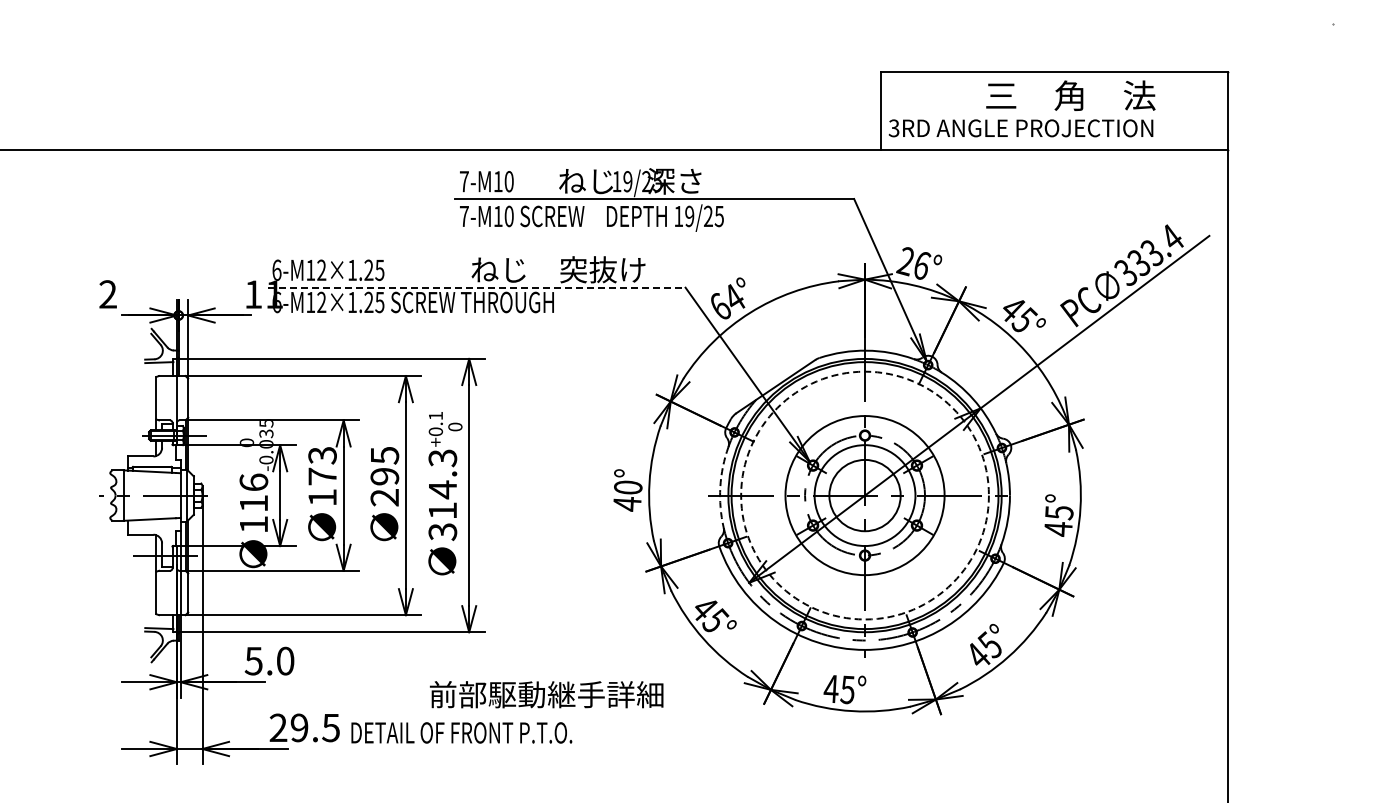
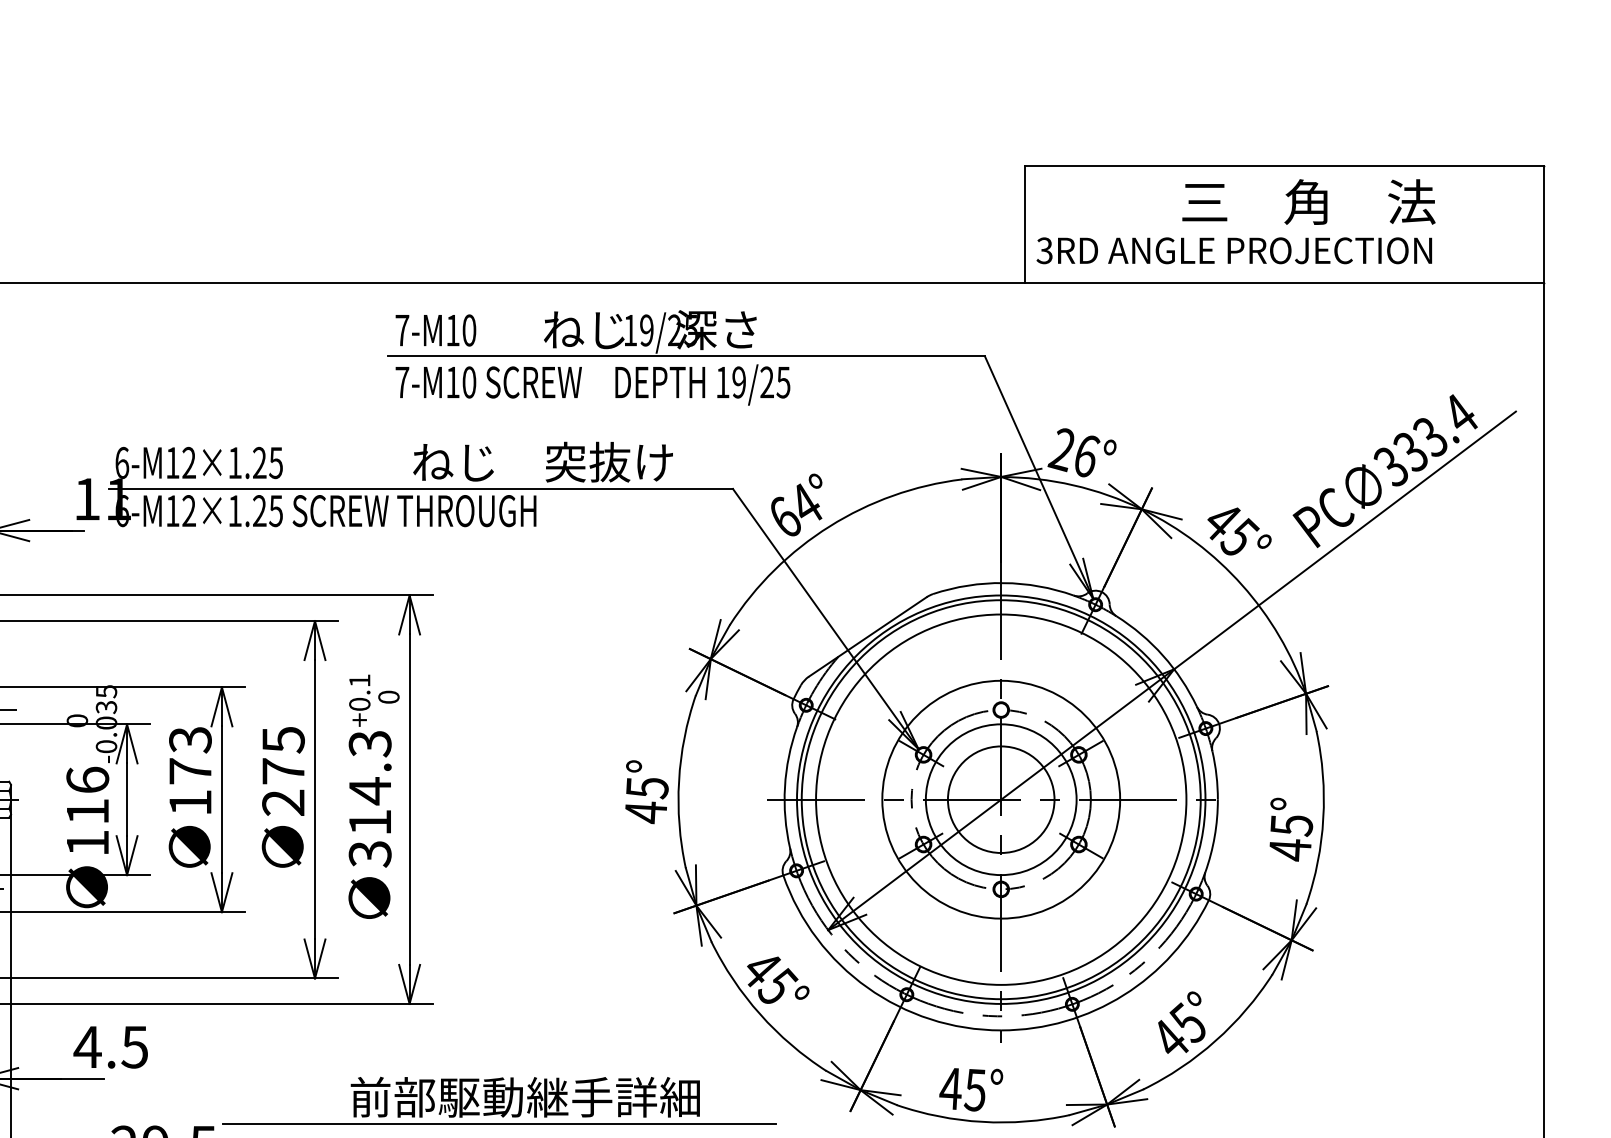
line: (476, 287) -> (420, 488), dashed -> solid
text: (384, 476) -> (282, 771), 295 -> 275
text: (628, 487) -> (647, 787), 40° -> 45°
arc: (720, 487) -> (785, 787), dashed -> solid
circle: (864, 495) -> (1000, 799), dashed -> solid
text: (269, 660) -> (111, 1046), 5.0 -> 4.5
line: (529, 712) -> (499, 1123), added

